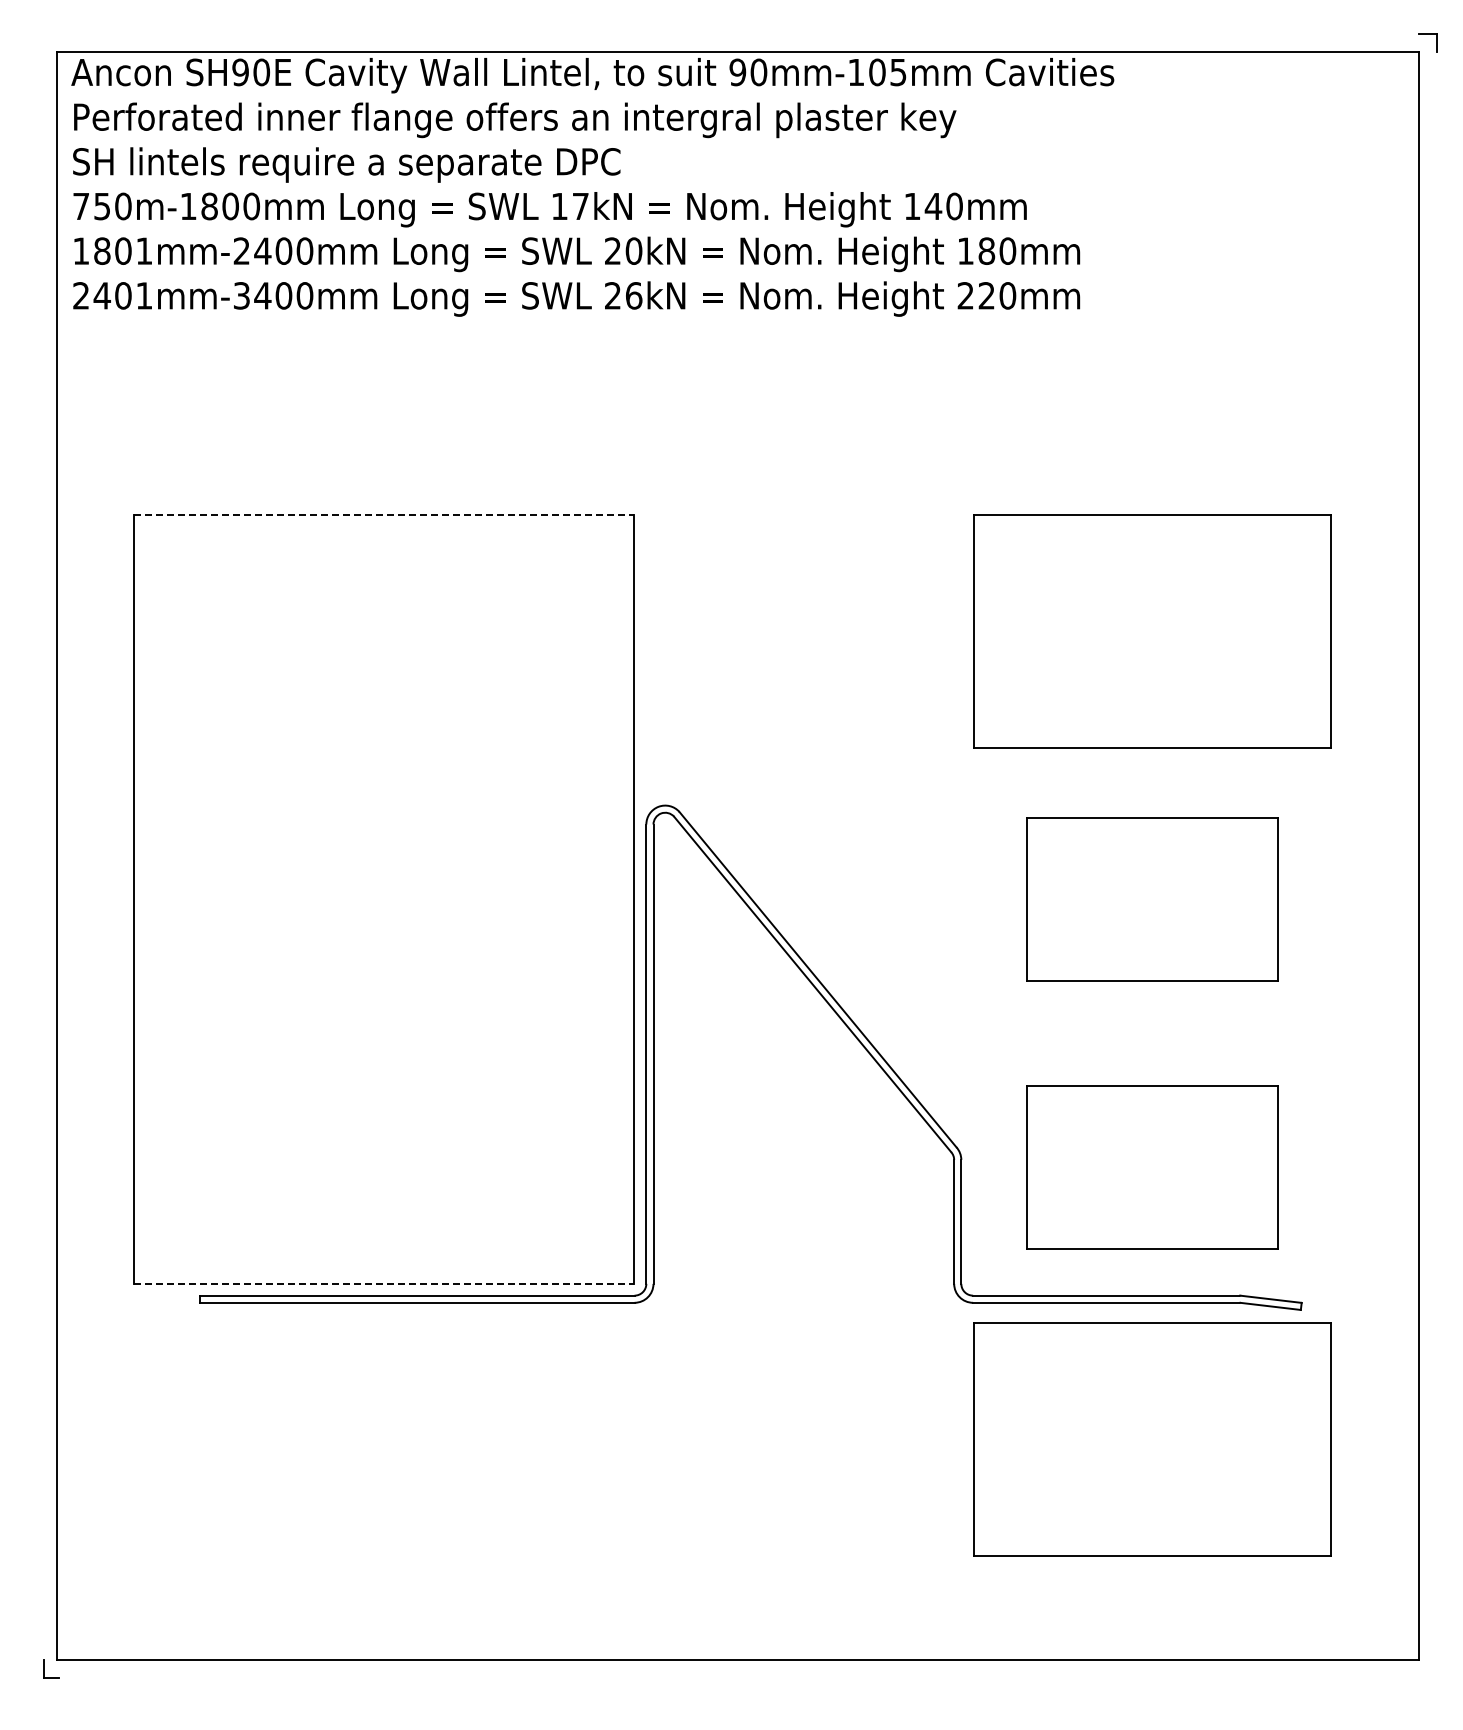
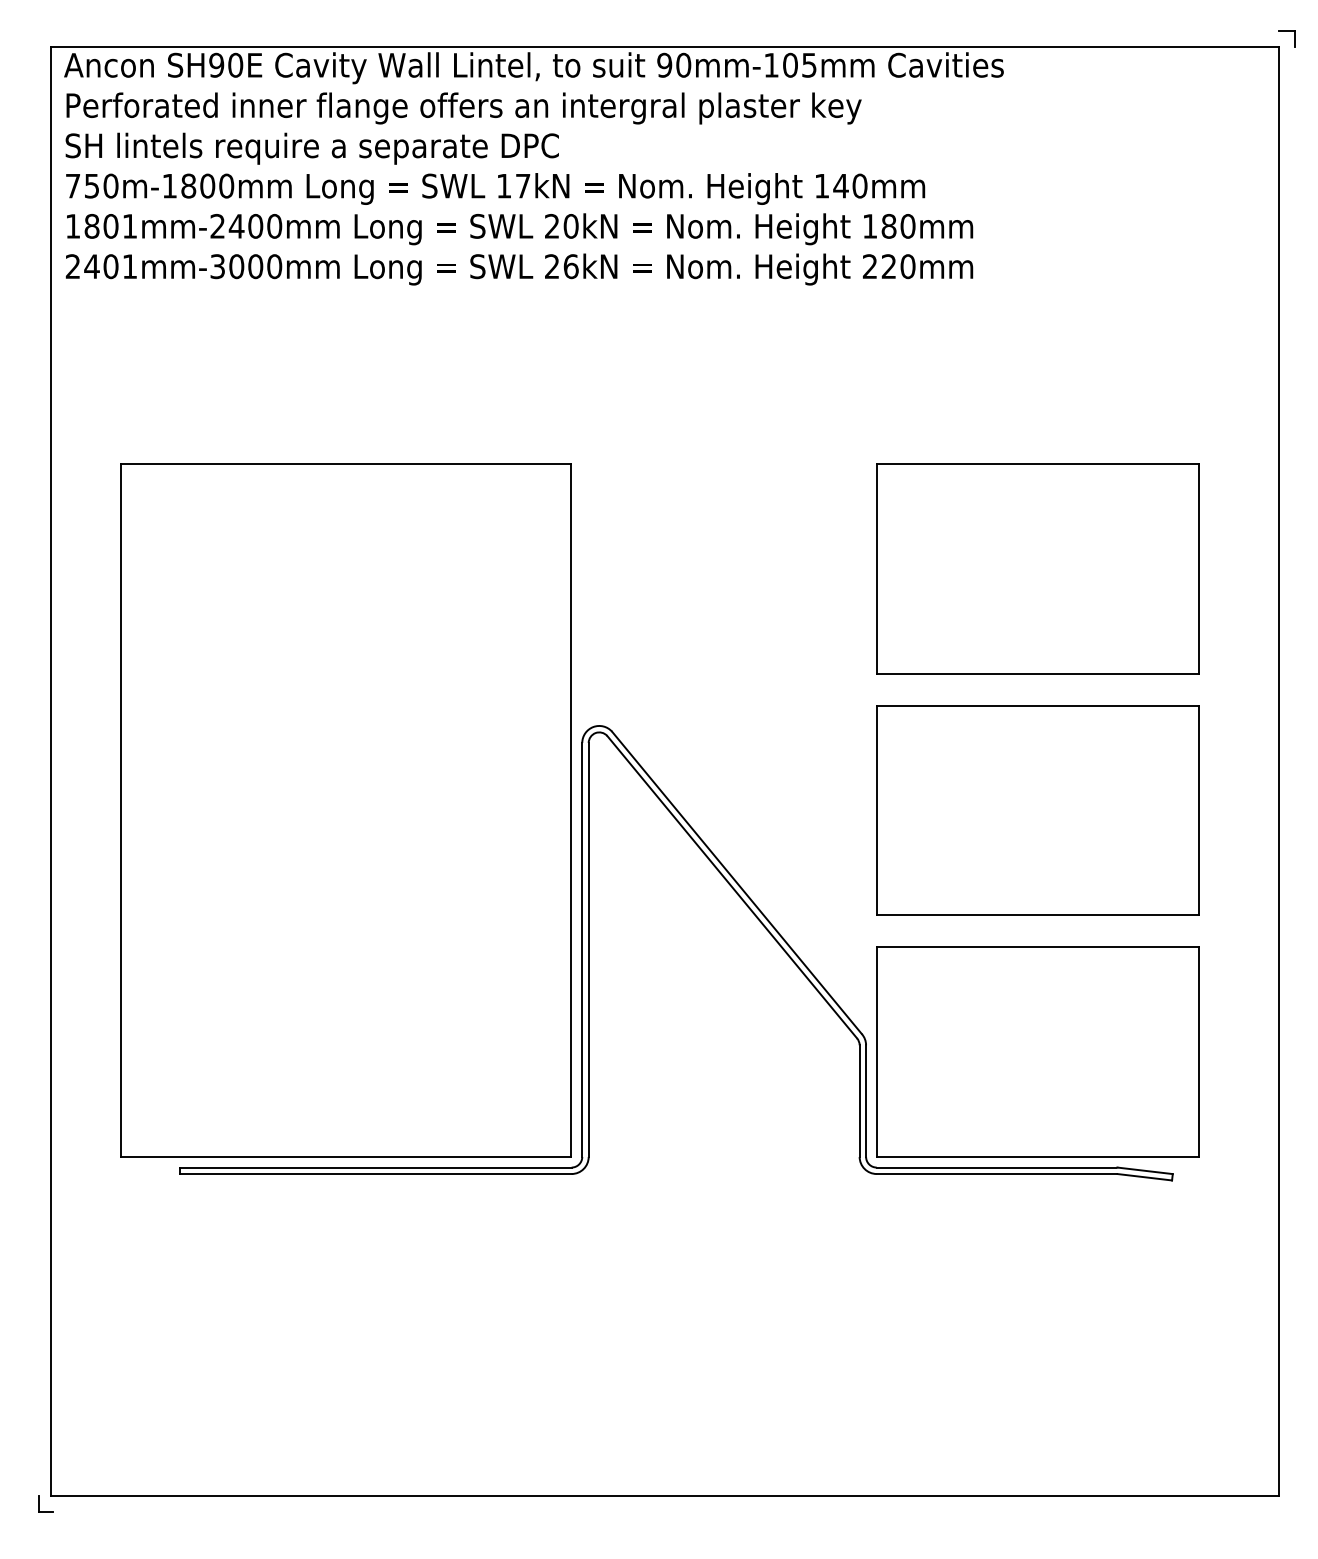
text: (262, 295) -> (236, 266), 2401mm-3400mm -> 2401mm-3000mm
line: (384, 515) -> (346, 464), dashed -> solid
part: (1152, 899) -> (1038, 810), size x1.43
part: (1152, 1167) -> (1038, 1052), size x1.43
line: (384, 1283) -> (346, 1156), dashed -> solid
part: (1152, 1439) -> (1038, 1297), removed

